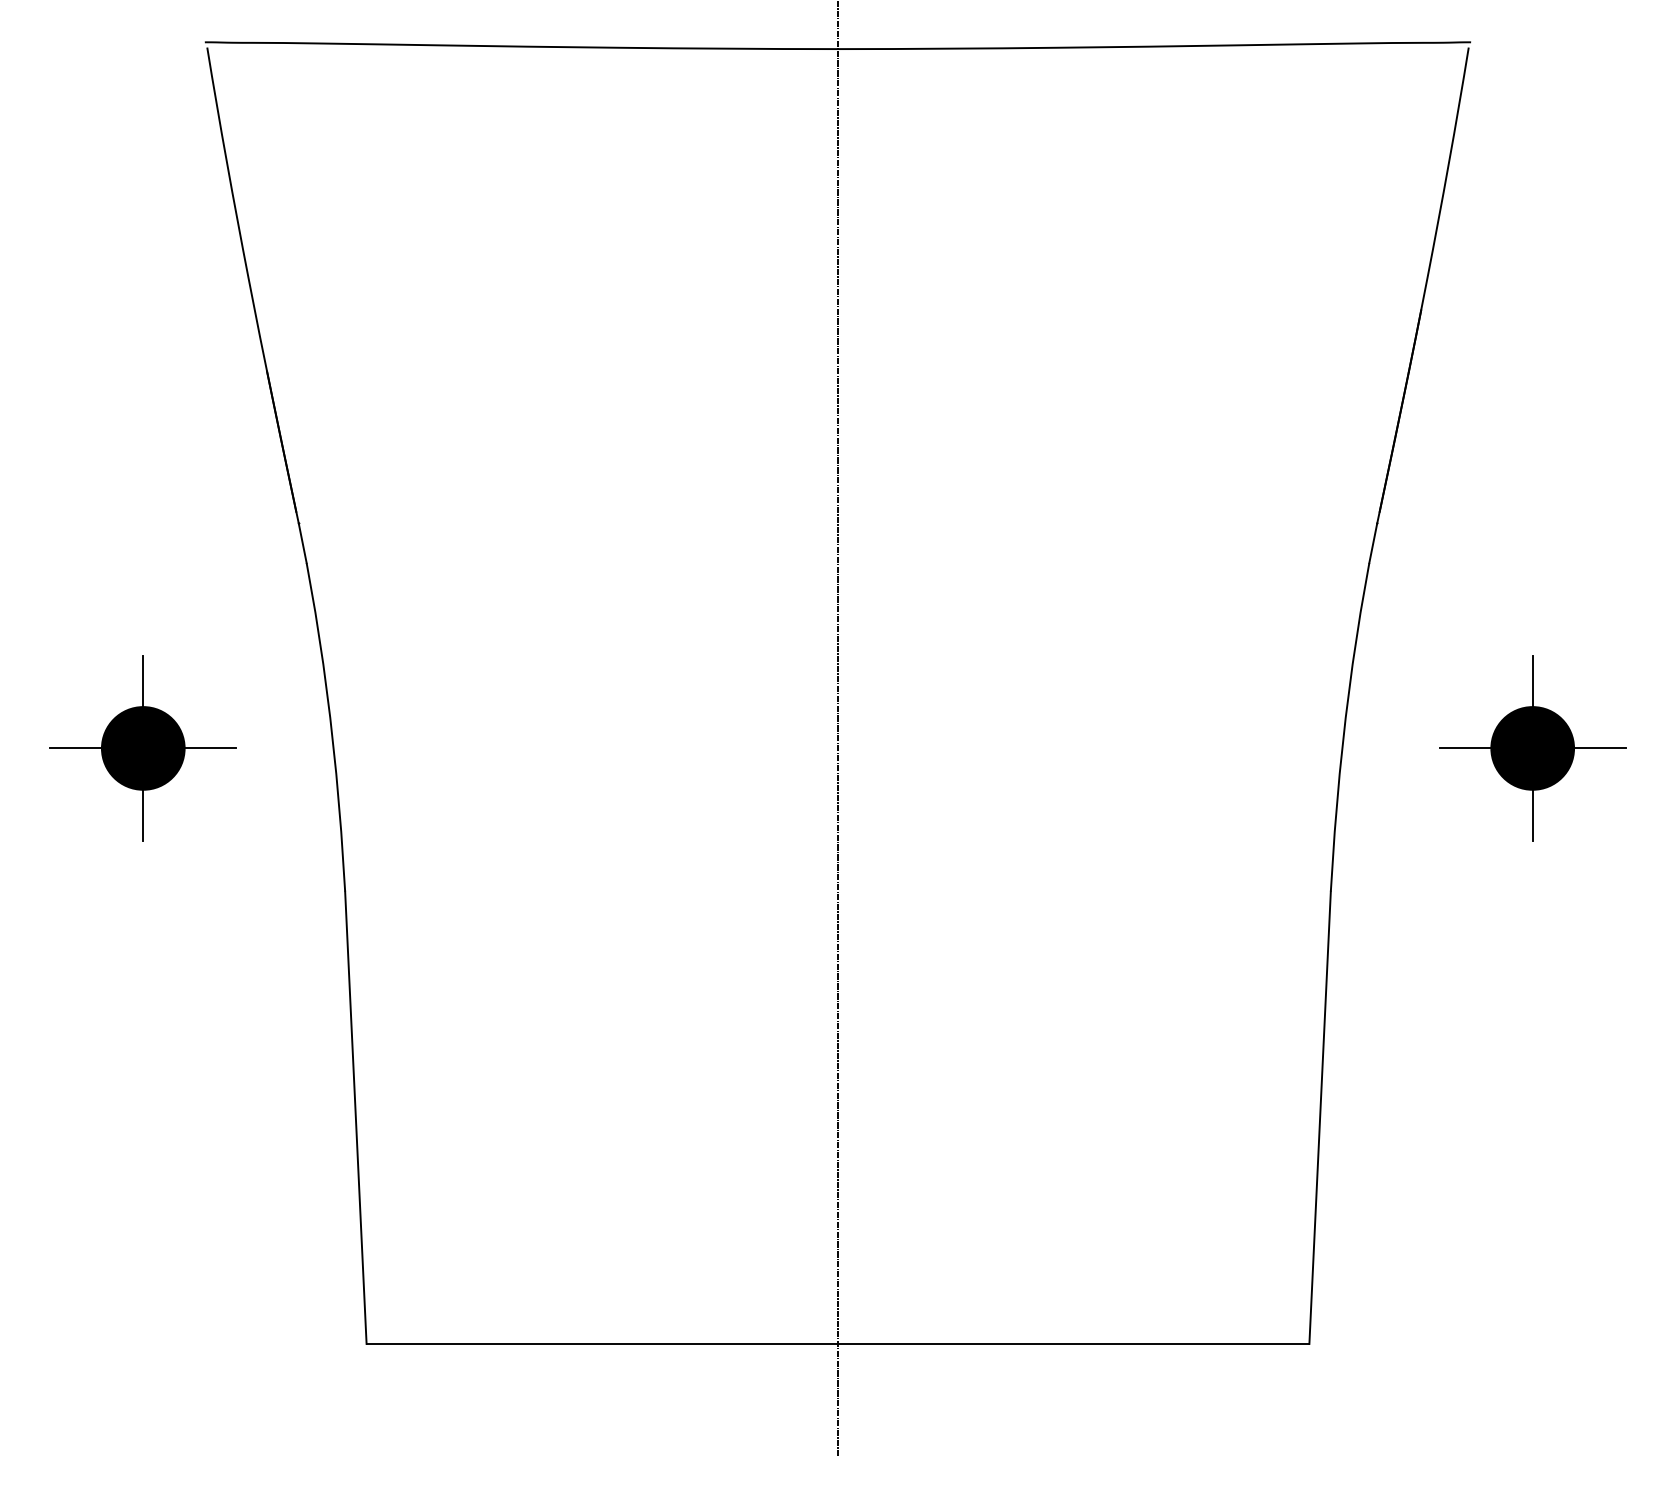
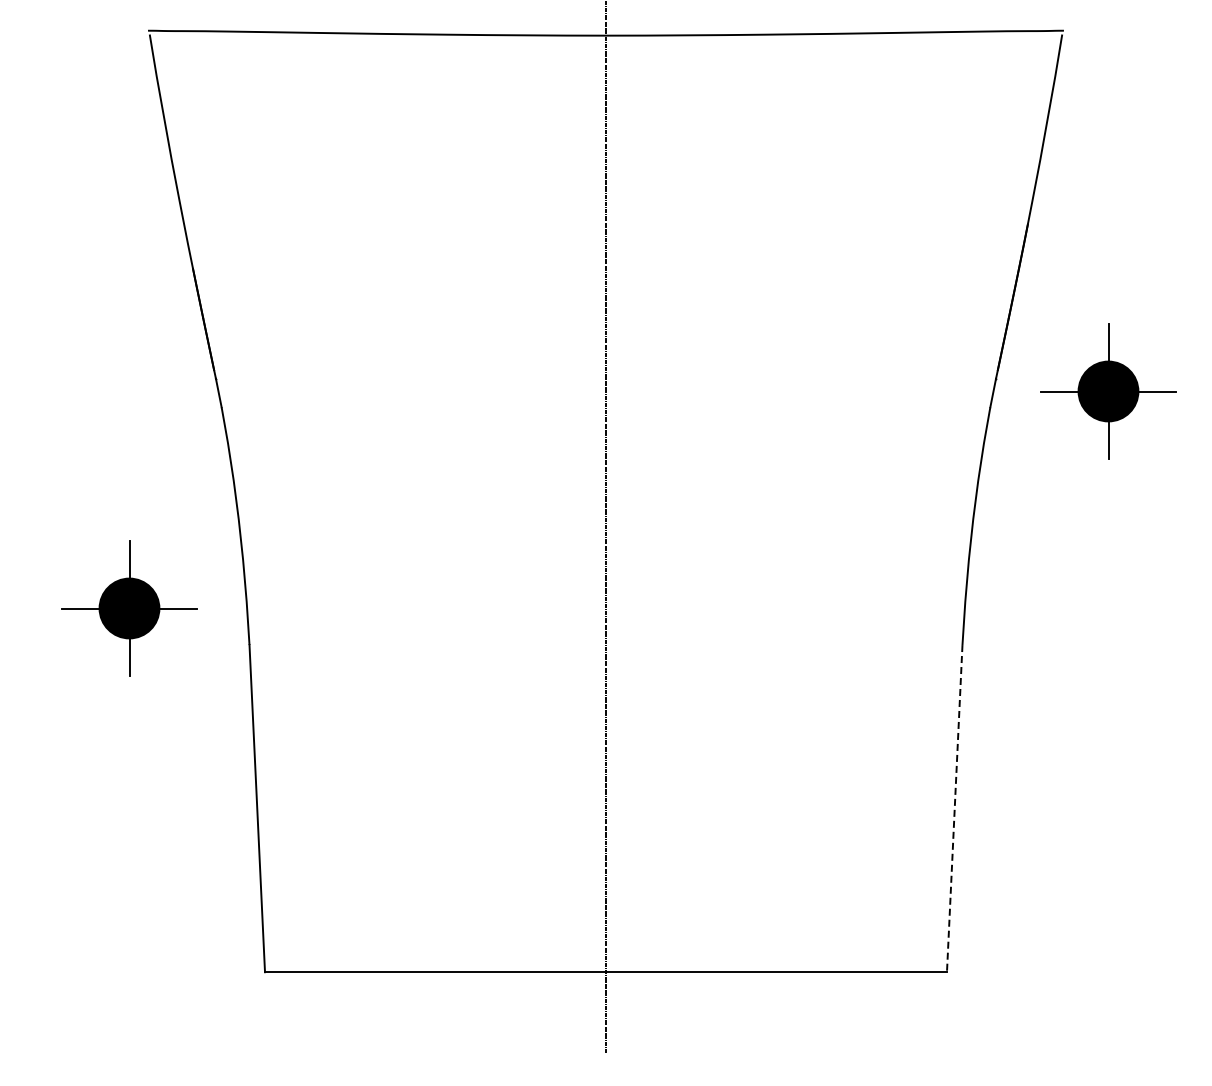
part: (143, 748) -> (129, 608), moved
part: (1532, 748) -> (1108, 391), moved
line: (1319, 1117) -> (954, 808), solid -> dashed

